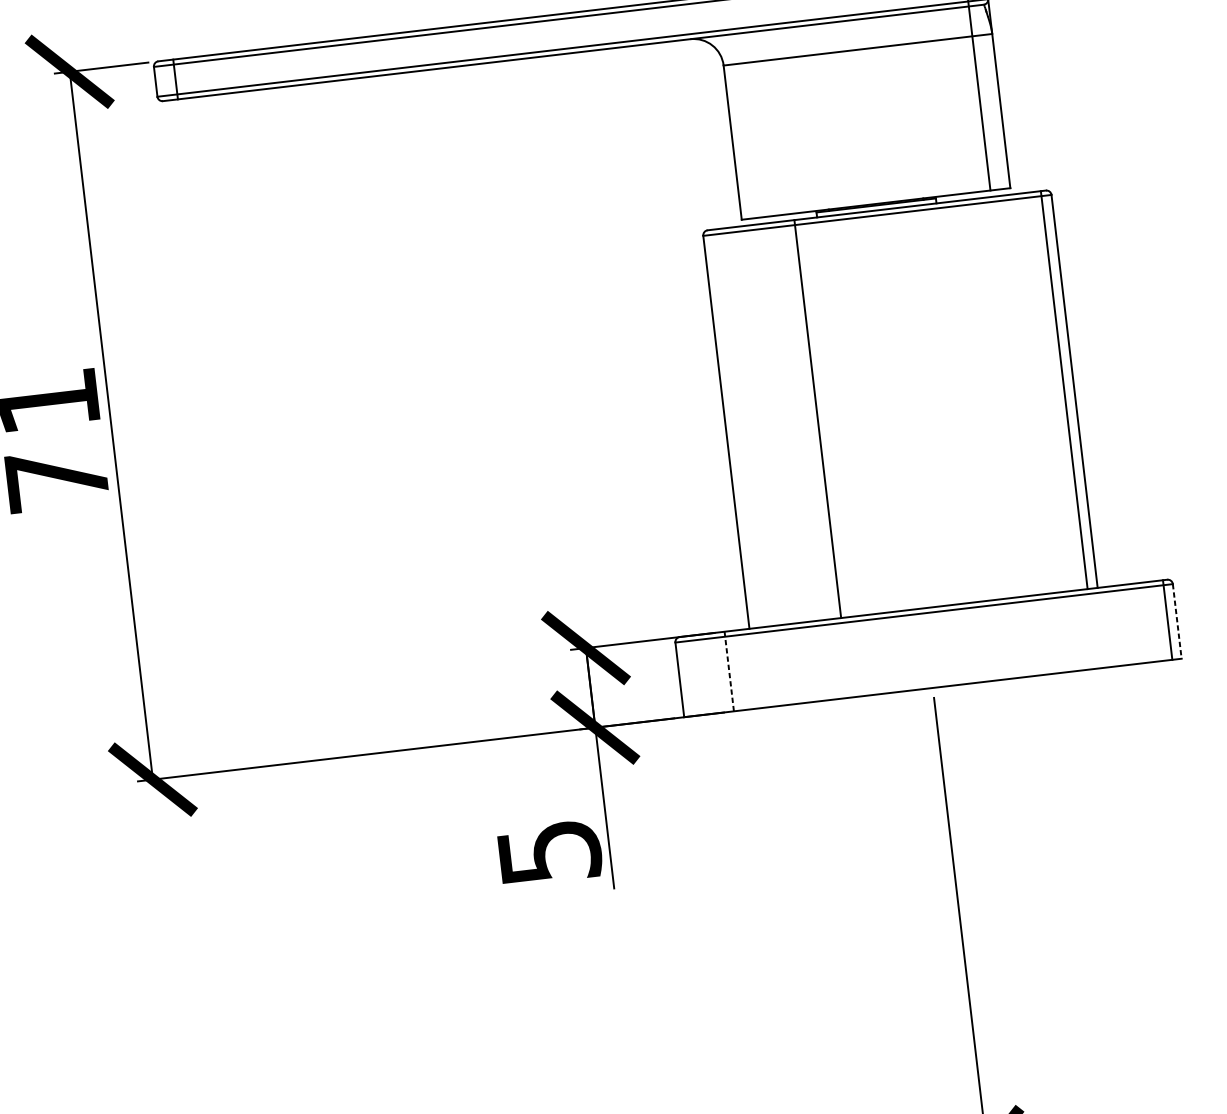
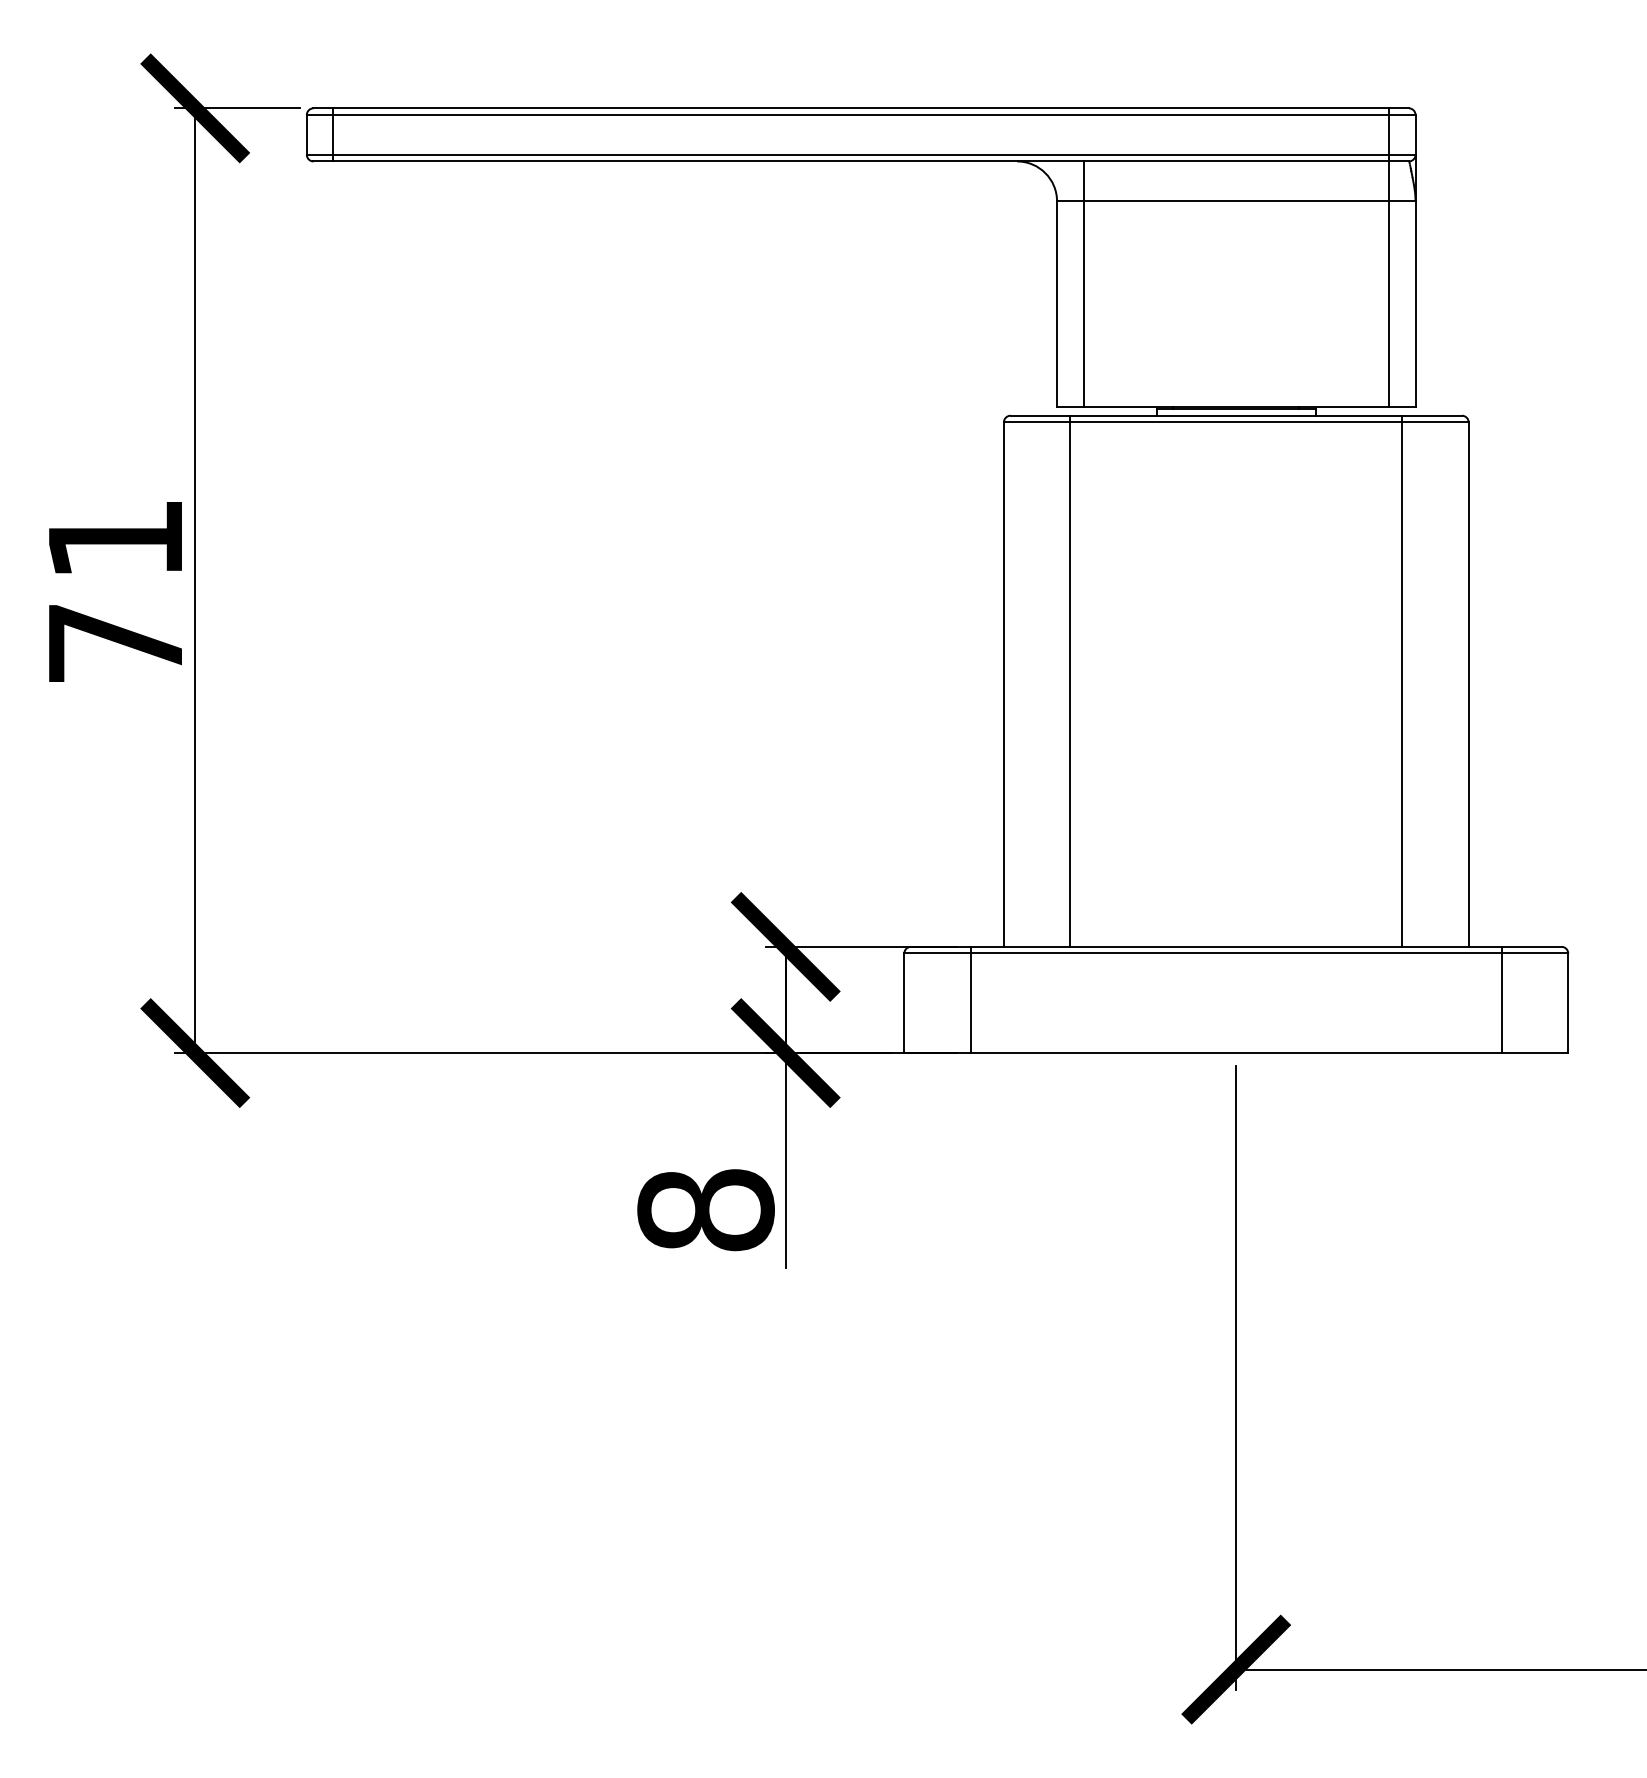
line: (750, 125) -> (1083, 284), added
line: (1064, 389) -> (1402, 680), moved
line: (817, 418) -> (1070, 680), moved
line: (1167, 619) -> (1501, 999), moved
line: (1177, 621) -> (1568, 1003), dashed -> solid
line: (729, 671) -> (970, 1000), dashed -> solid
text: (549, 852) -> (705, 1210), 5 -> 8

